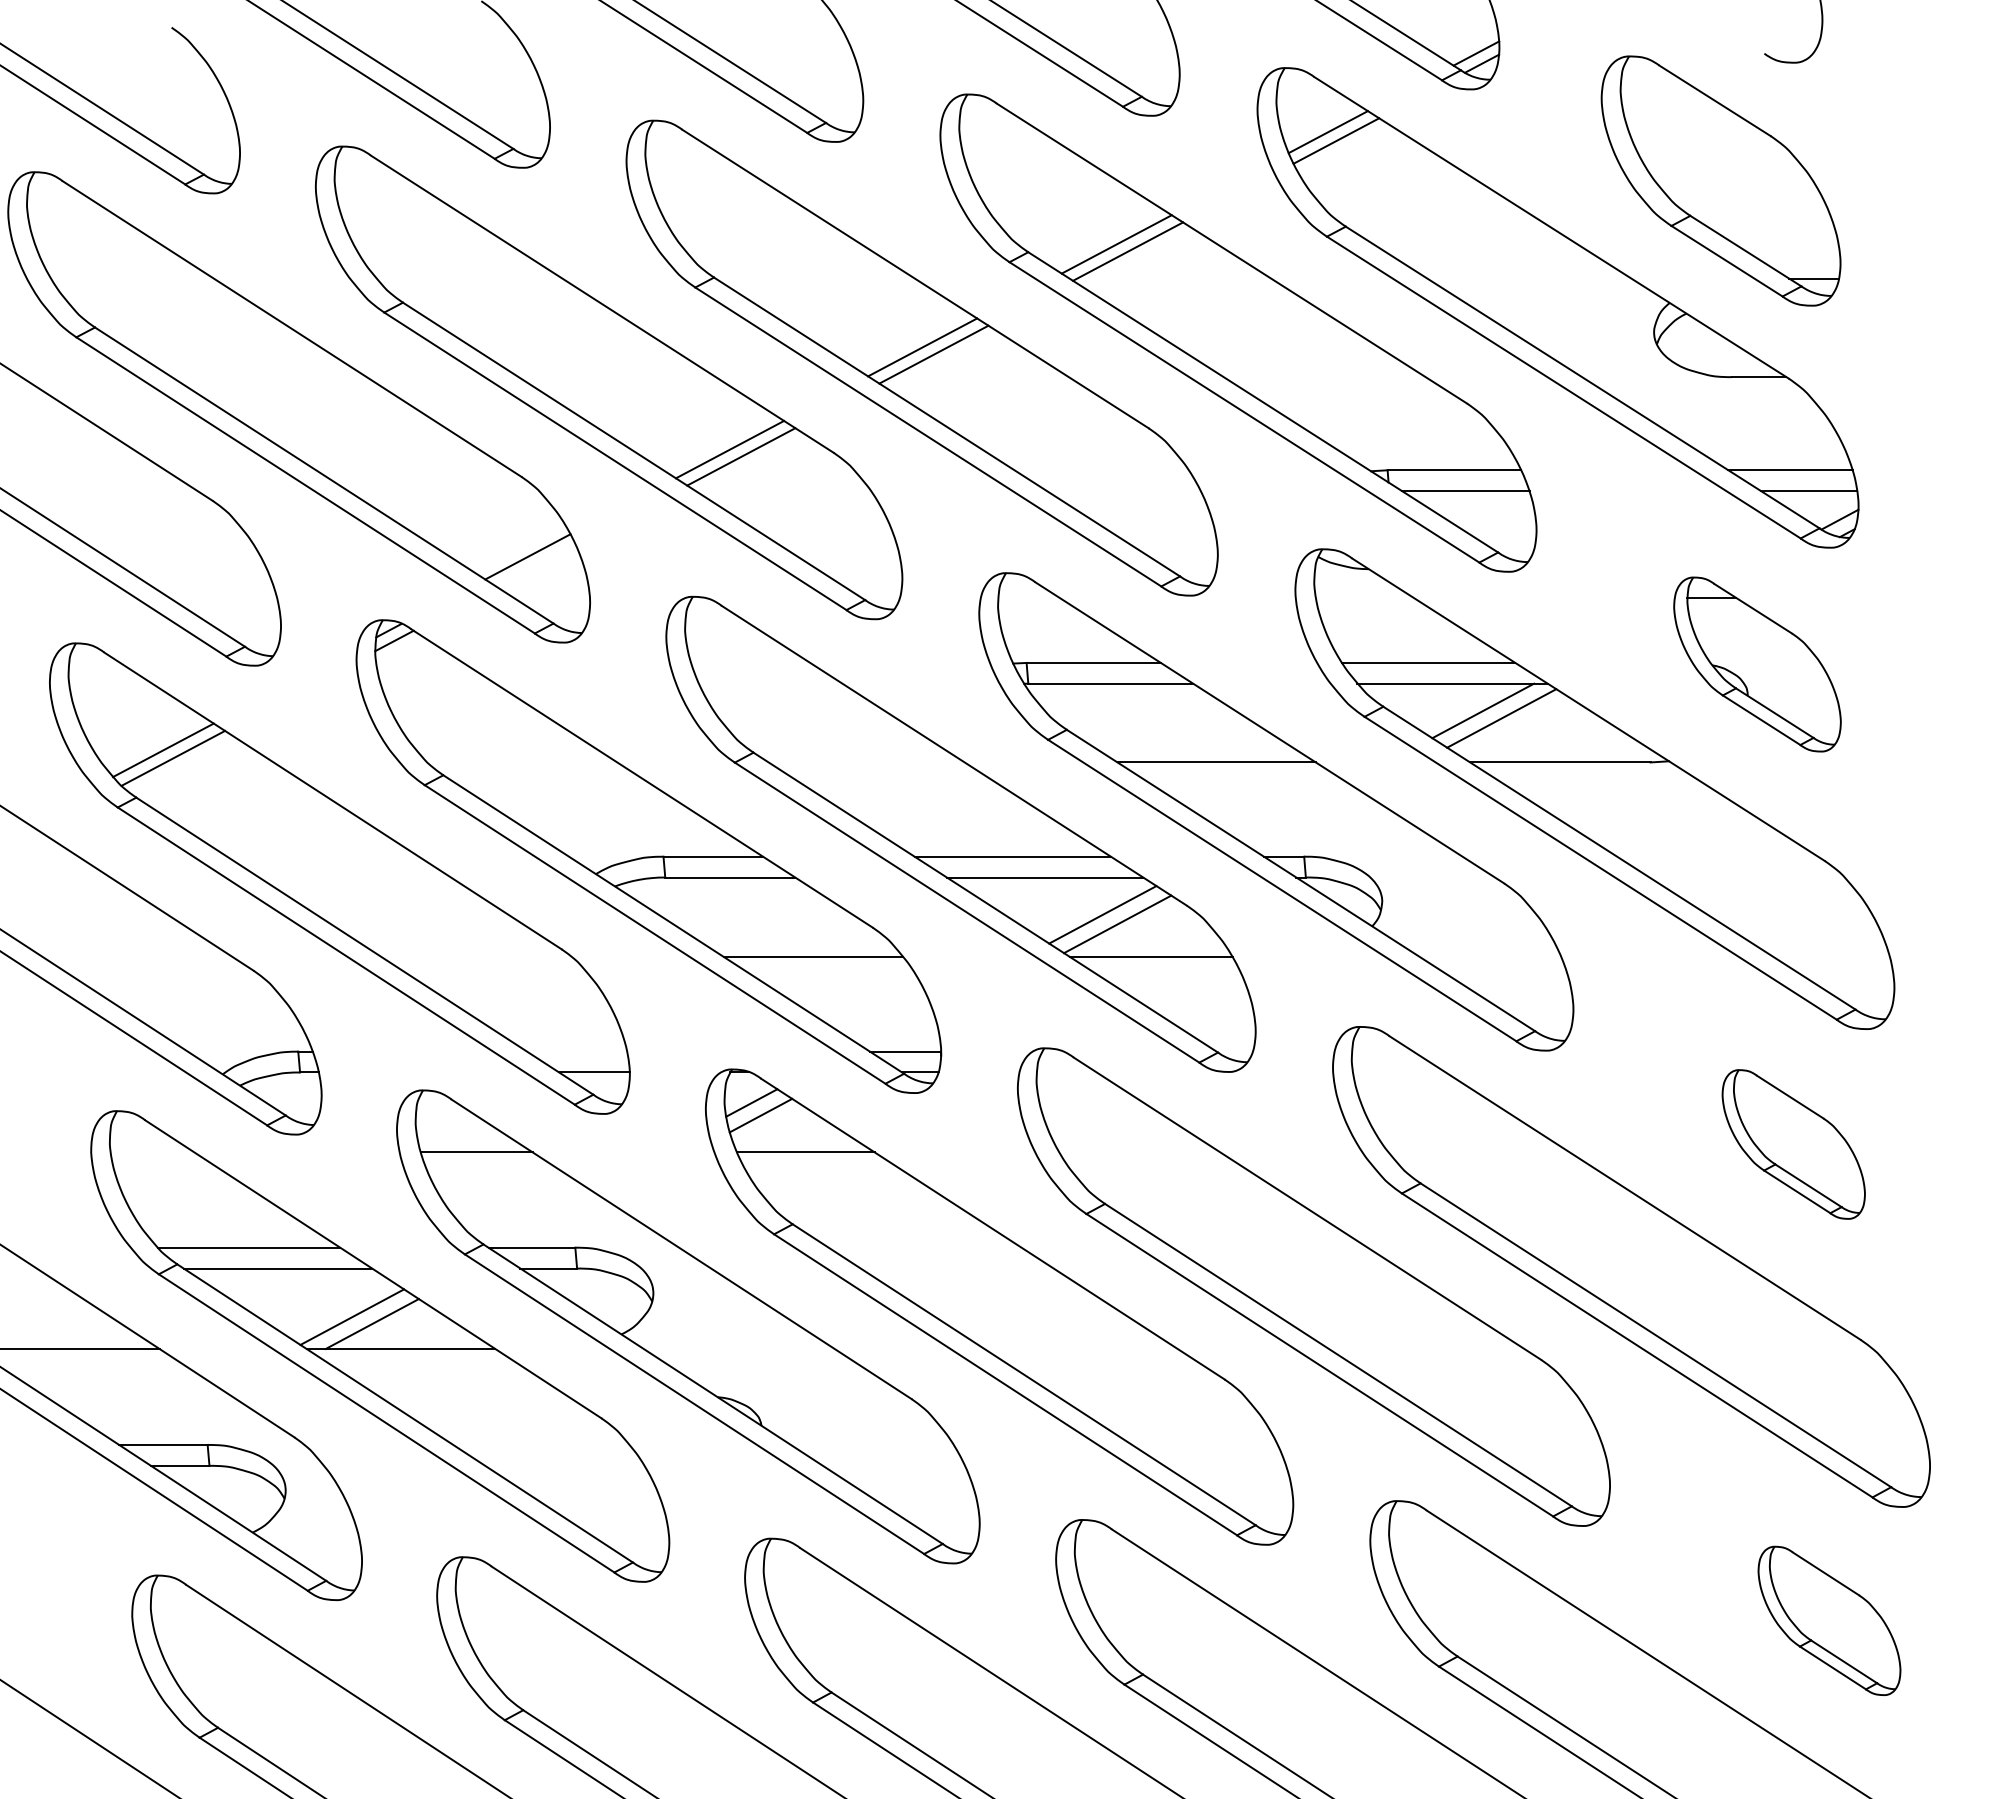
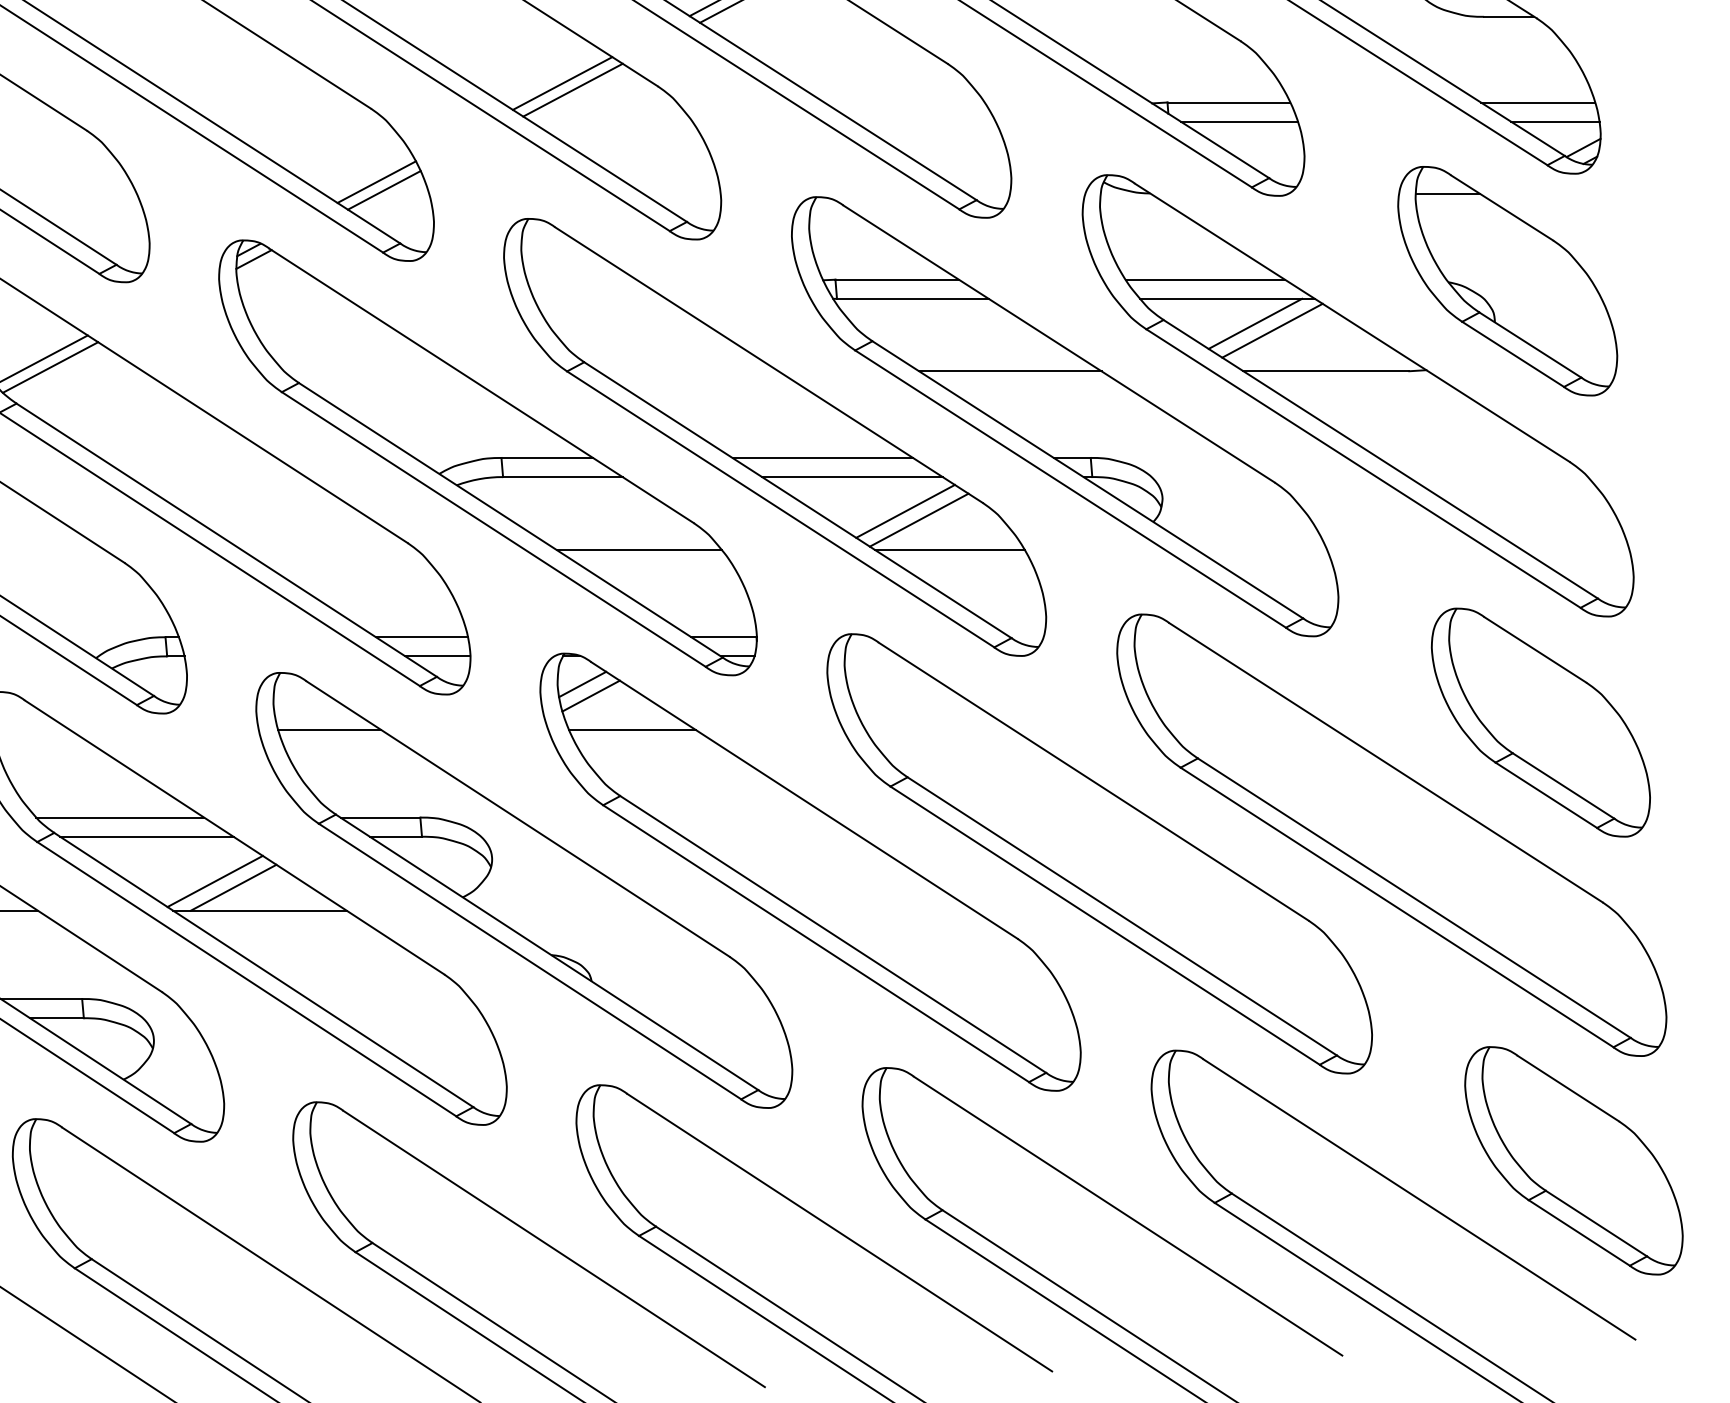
line: (535, 565) -> (383, 190), added
part: (1757, 664) -> (1507, 281), size x1.43
line: (577, 1051) -> (422, 637), added
part: (1793, 1144) -> (1540, 722), size x1.67
part: (1829, 1620) -> (1573, 1160), size x1.67

